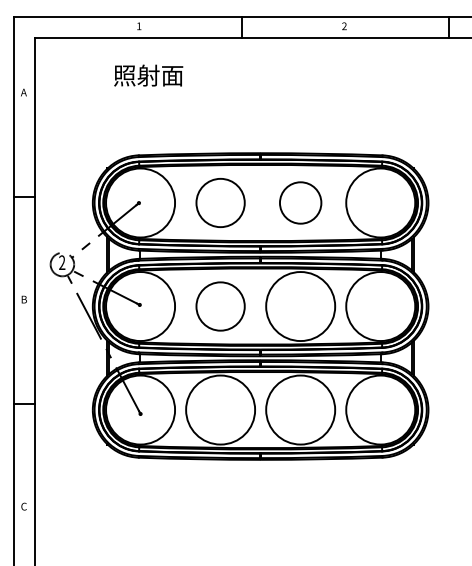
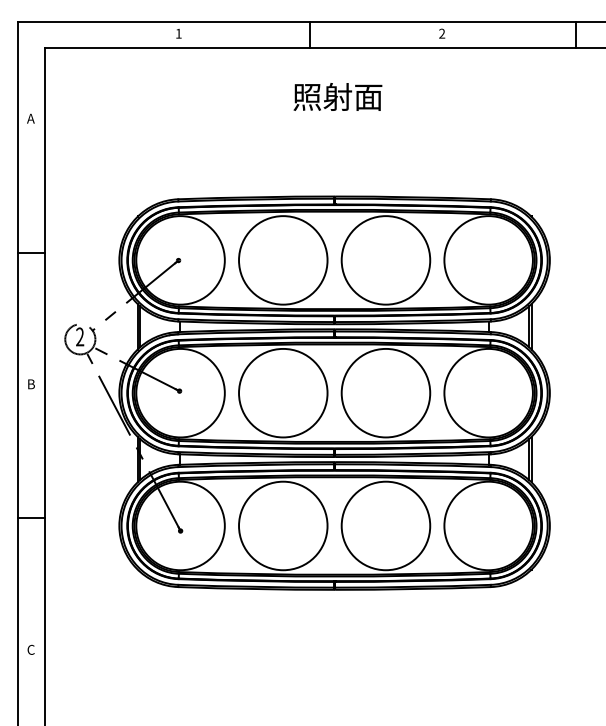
text: (148, 75) -> (337, 96), moved
circle: (220, 203) -> (283, 260), size x1.43
circle: (300, 203) -> (385, 260), size x1.67
circle: (220, 305) -> (283, 392), size x1.43

